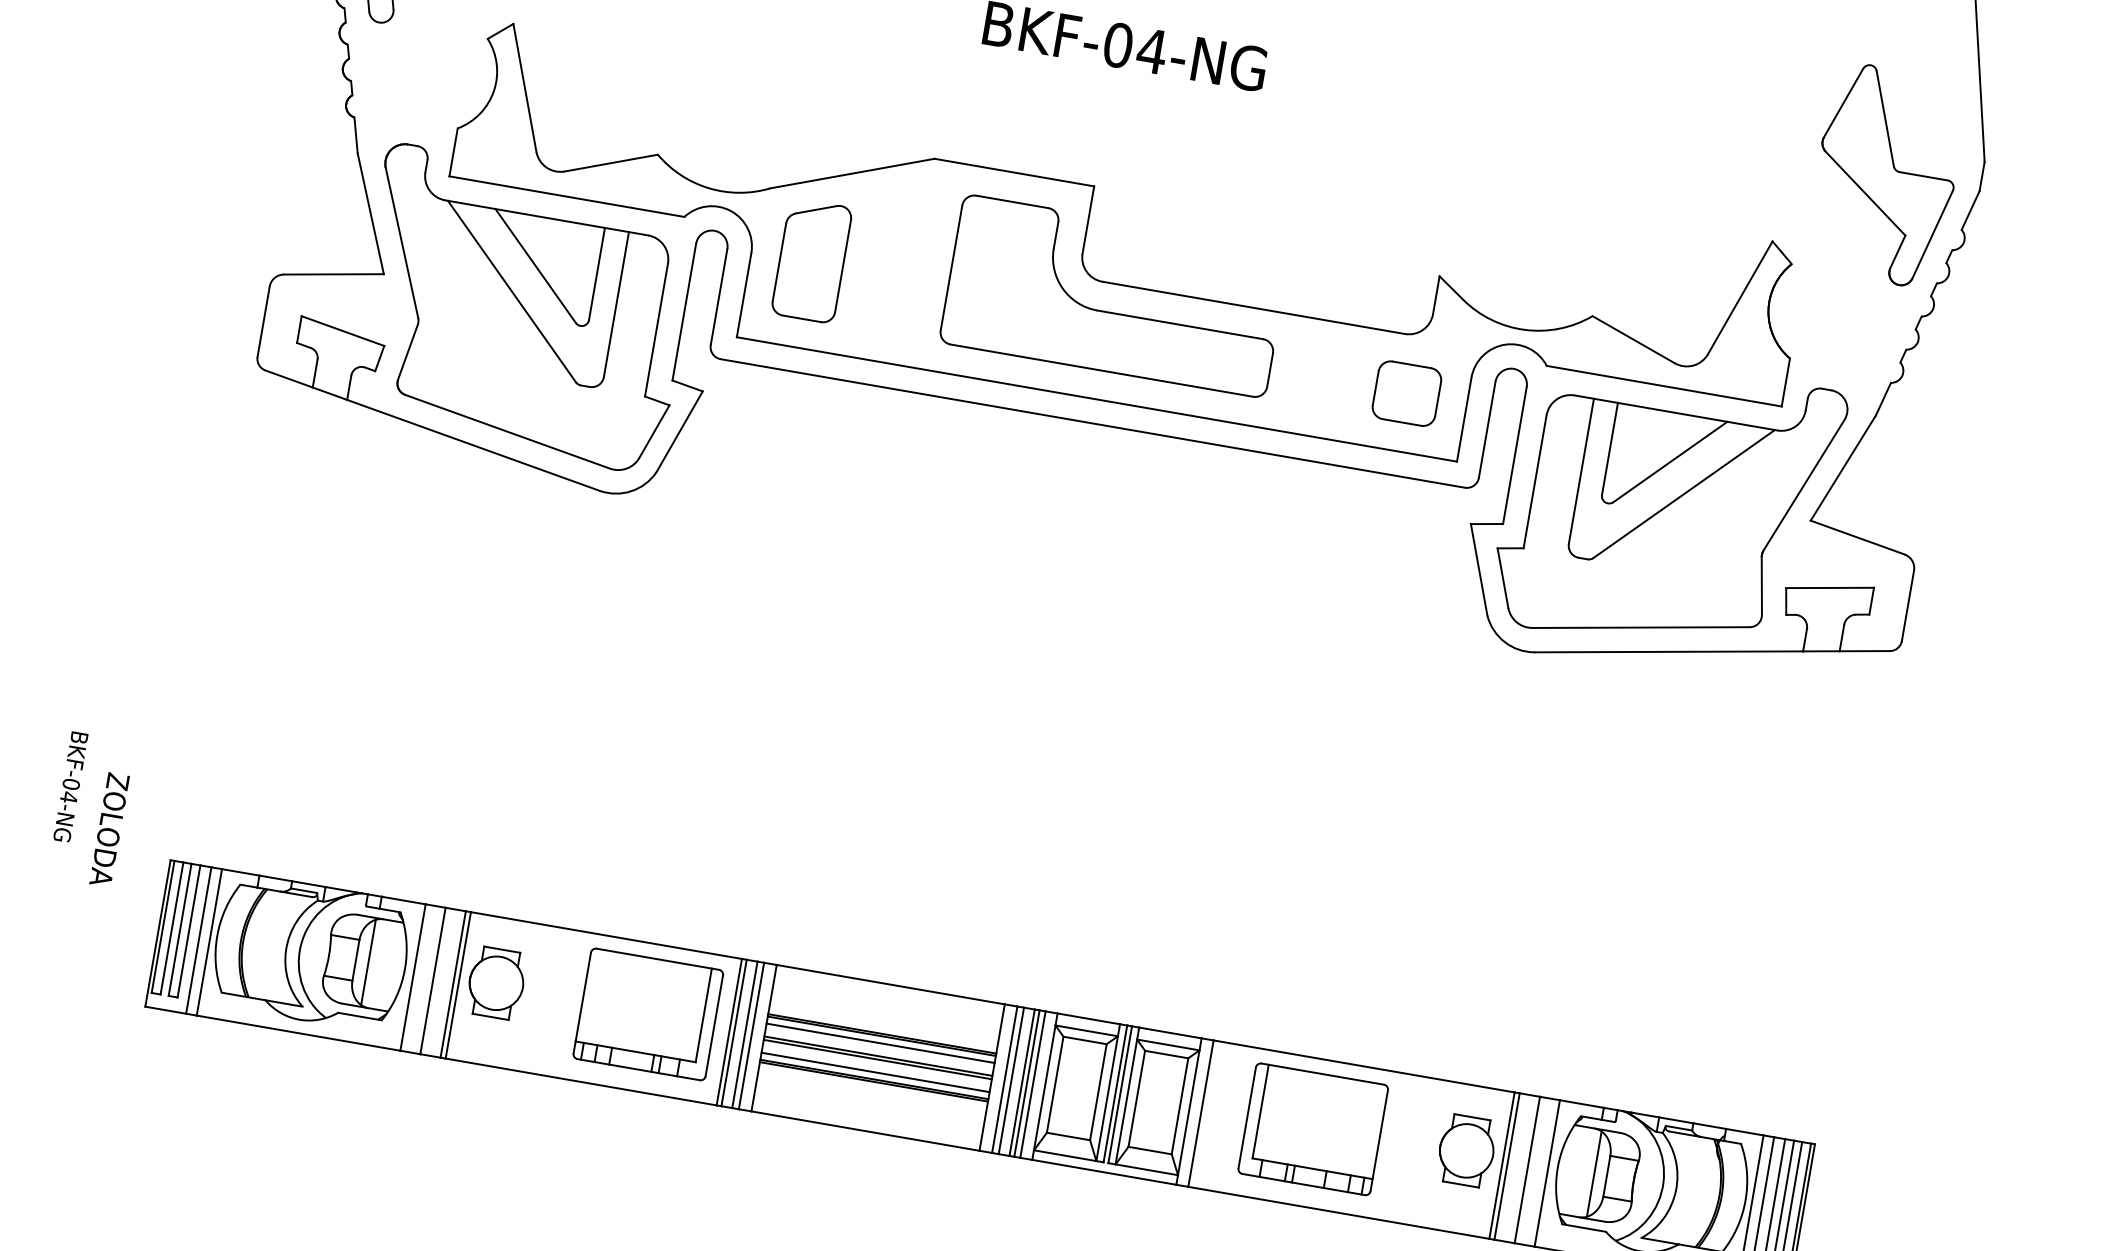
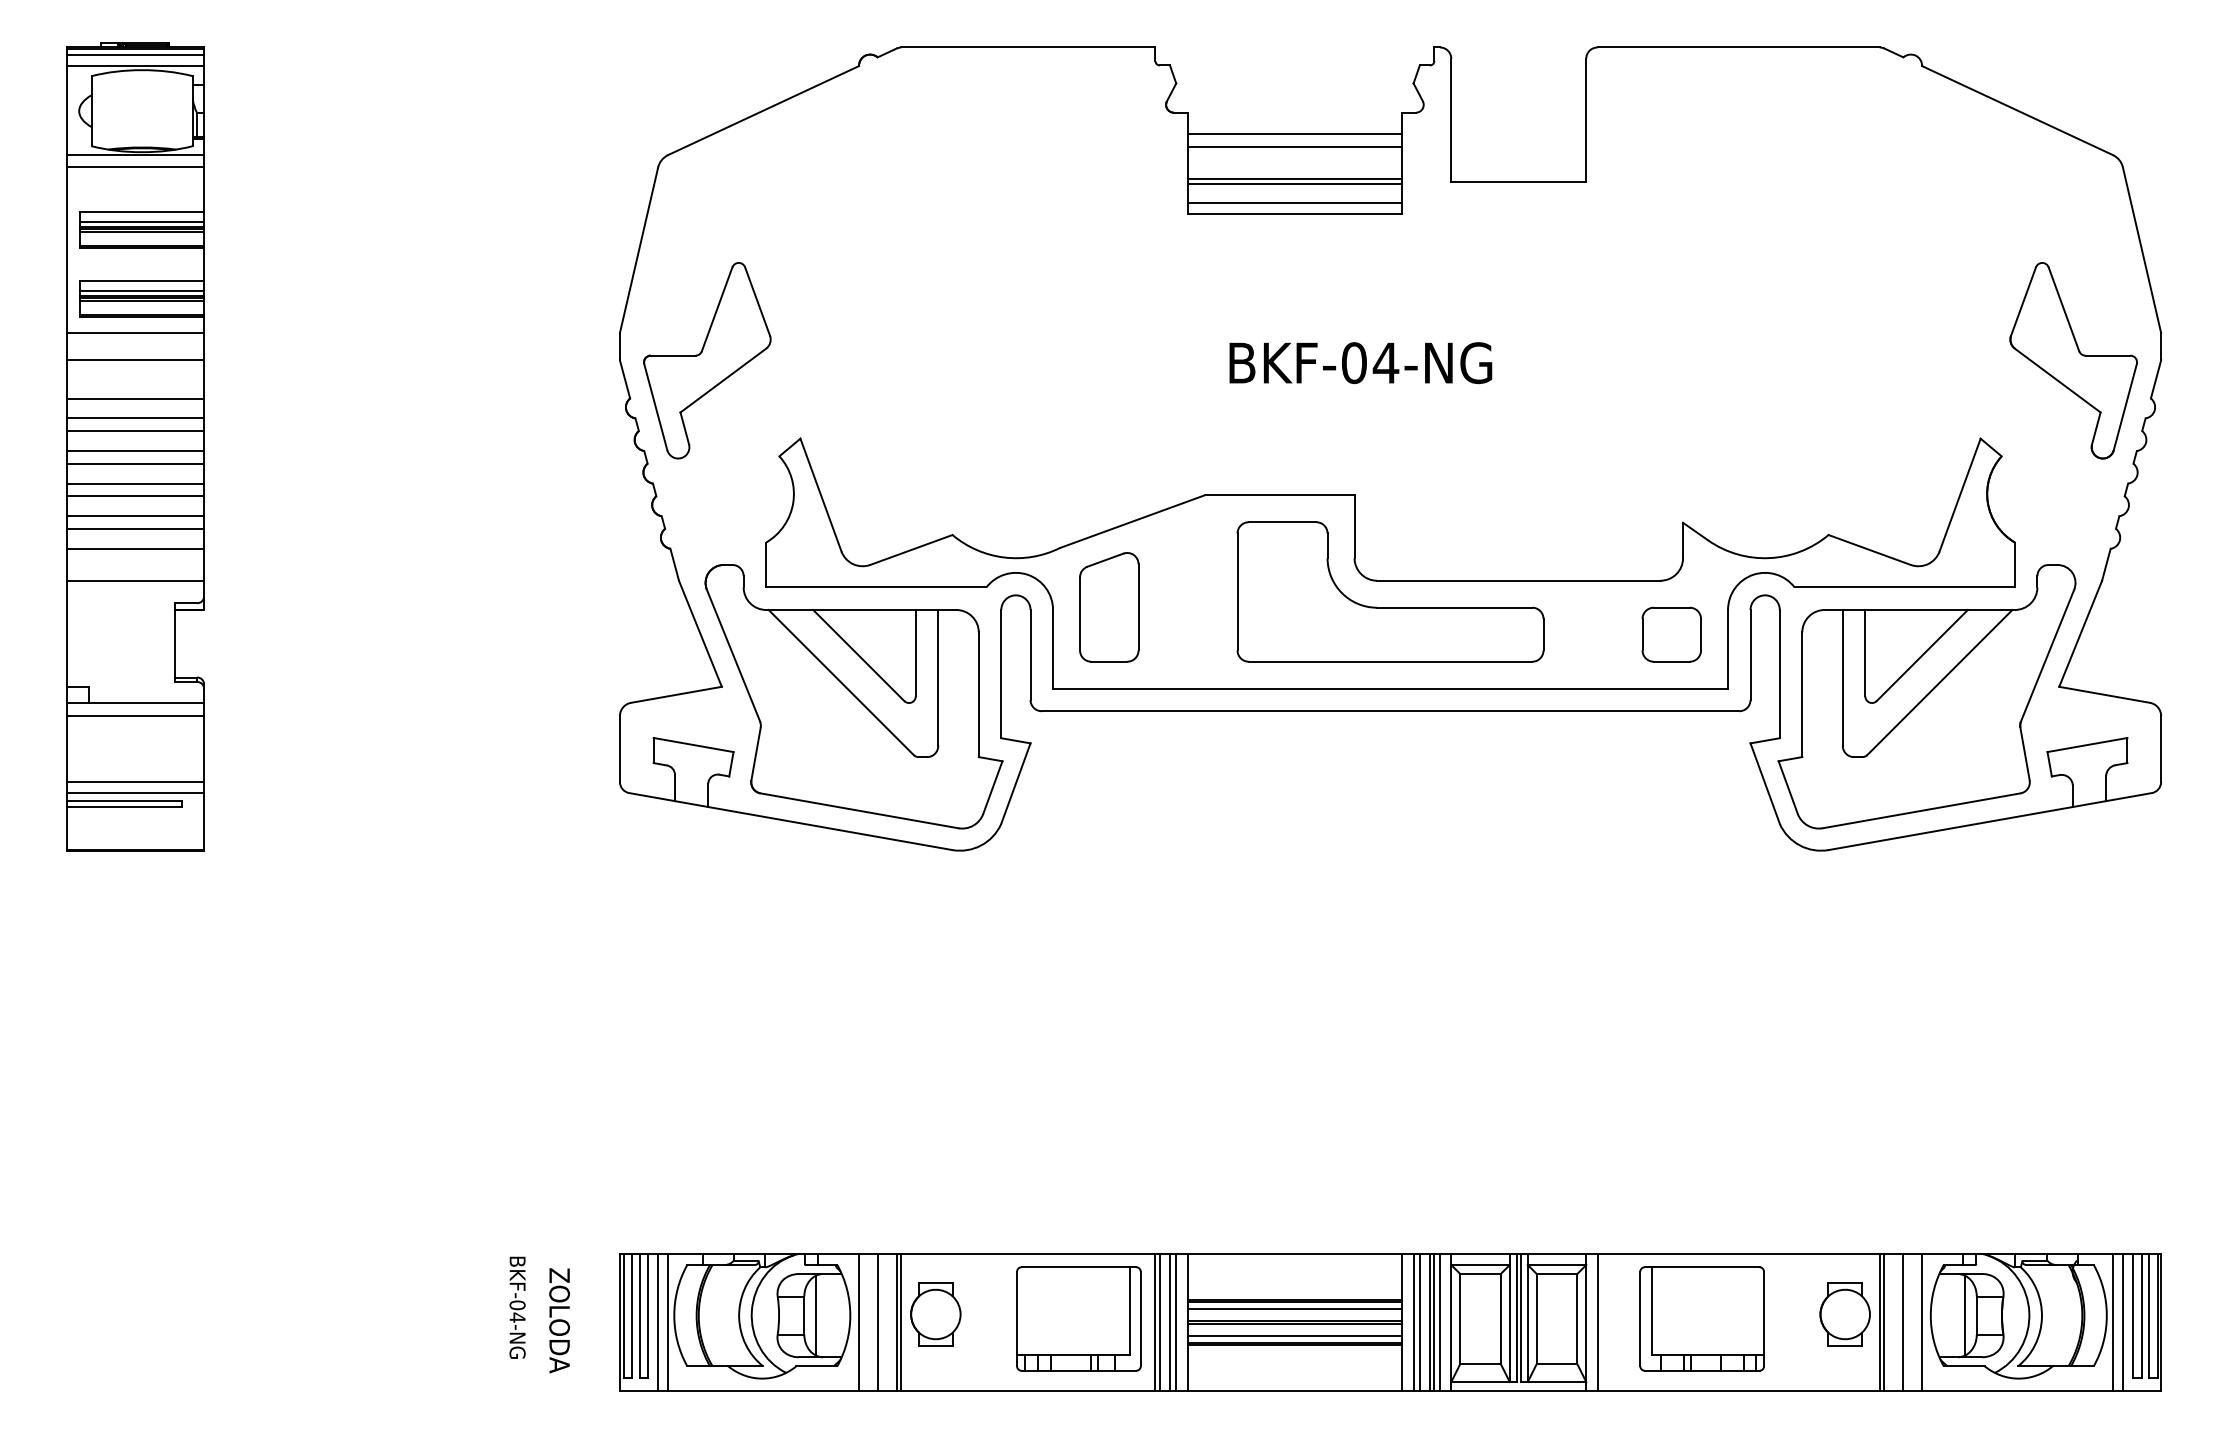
text: (70, 786) -> (517, 1307), moved
text: (109, 829) -> (559, 1320), moved

